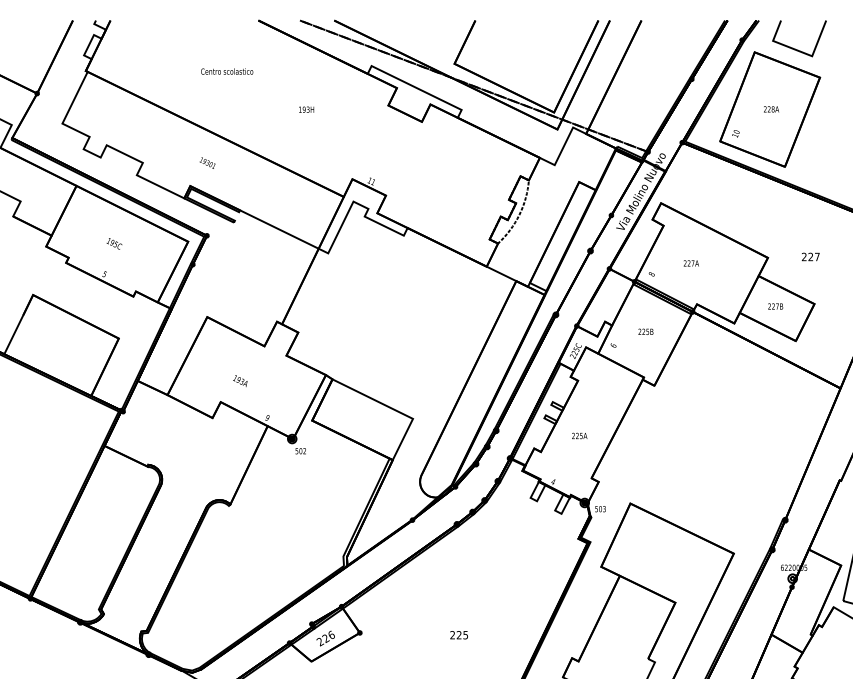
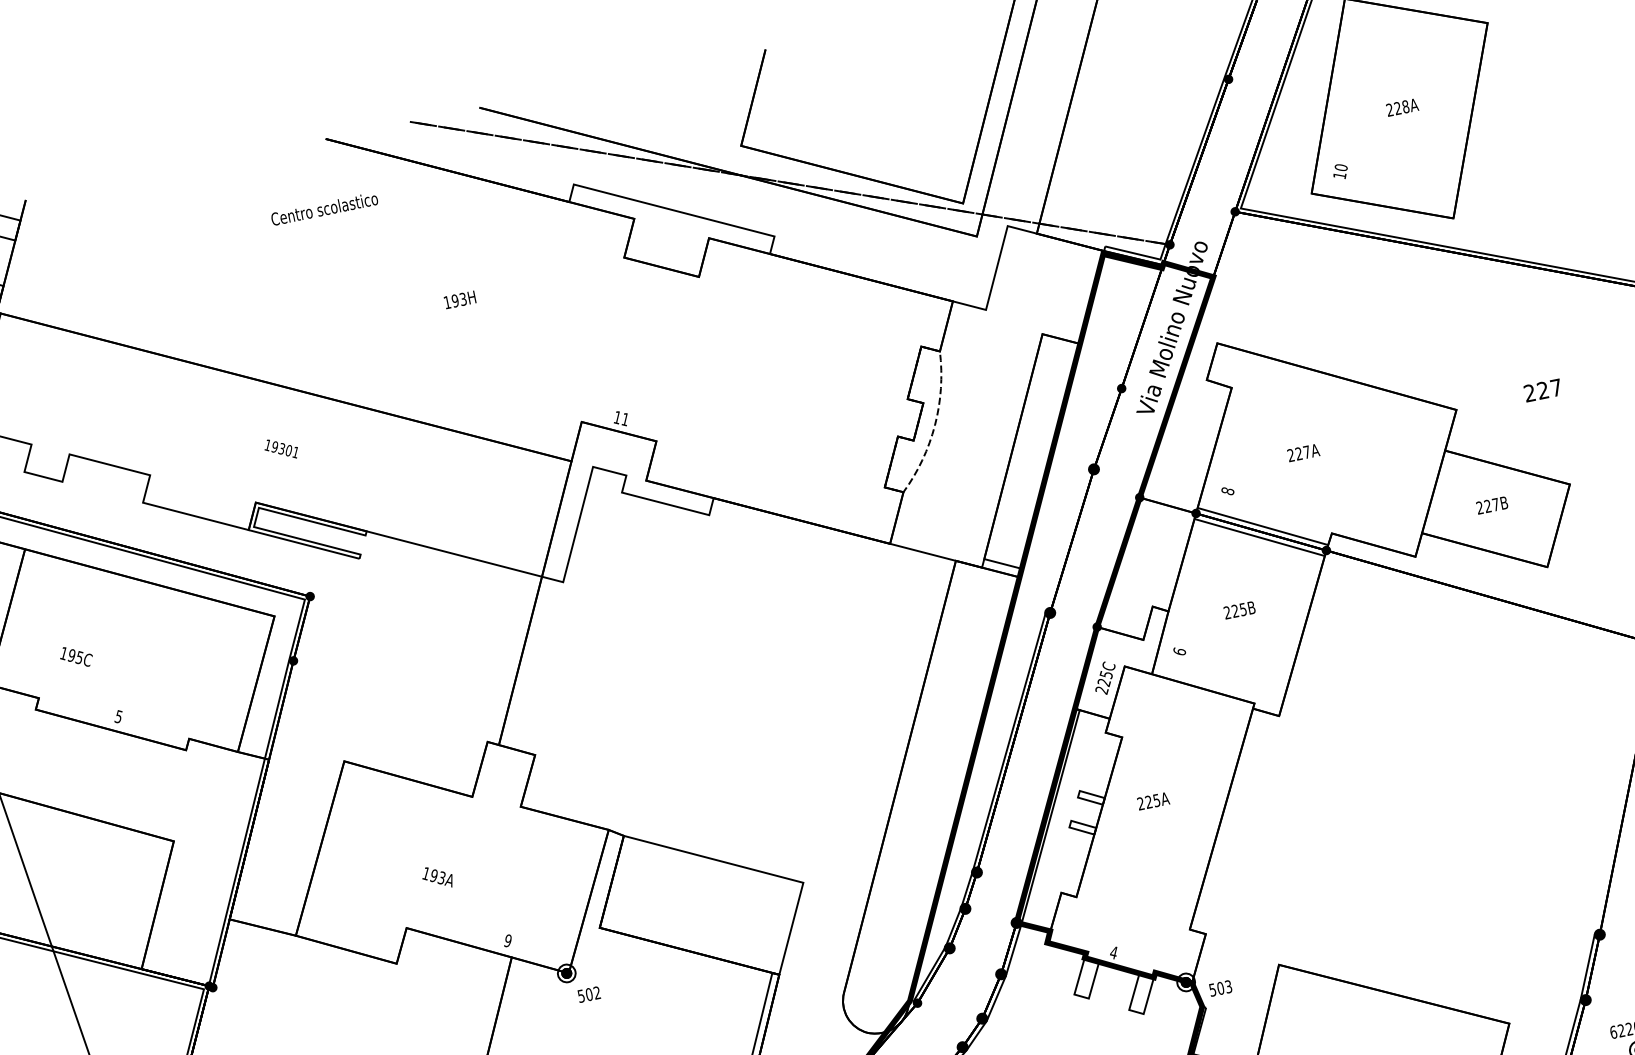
text: (227, 71) -> (325, 208), moved
text: (114, 243) -> (76, 656), moved
text: (579, 435) -> (1152, 800), moved

